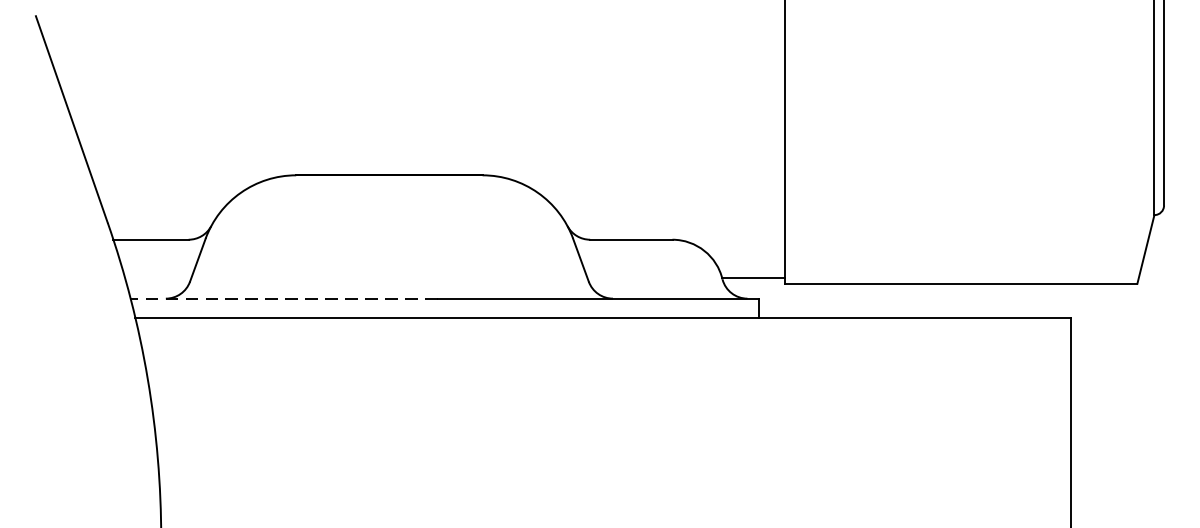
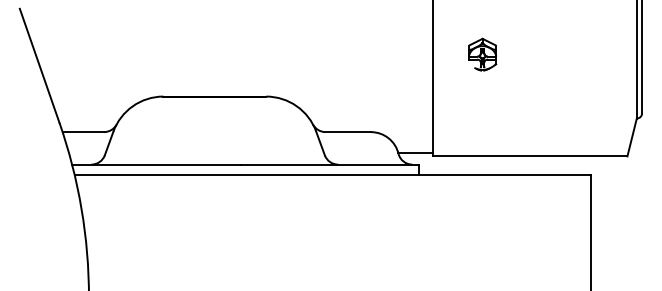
part: (874, 99) -> (482, 54), added
line: (283, 298) -> (156, 164), dashed -> solid

